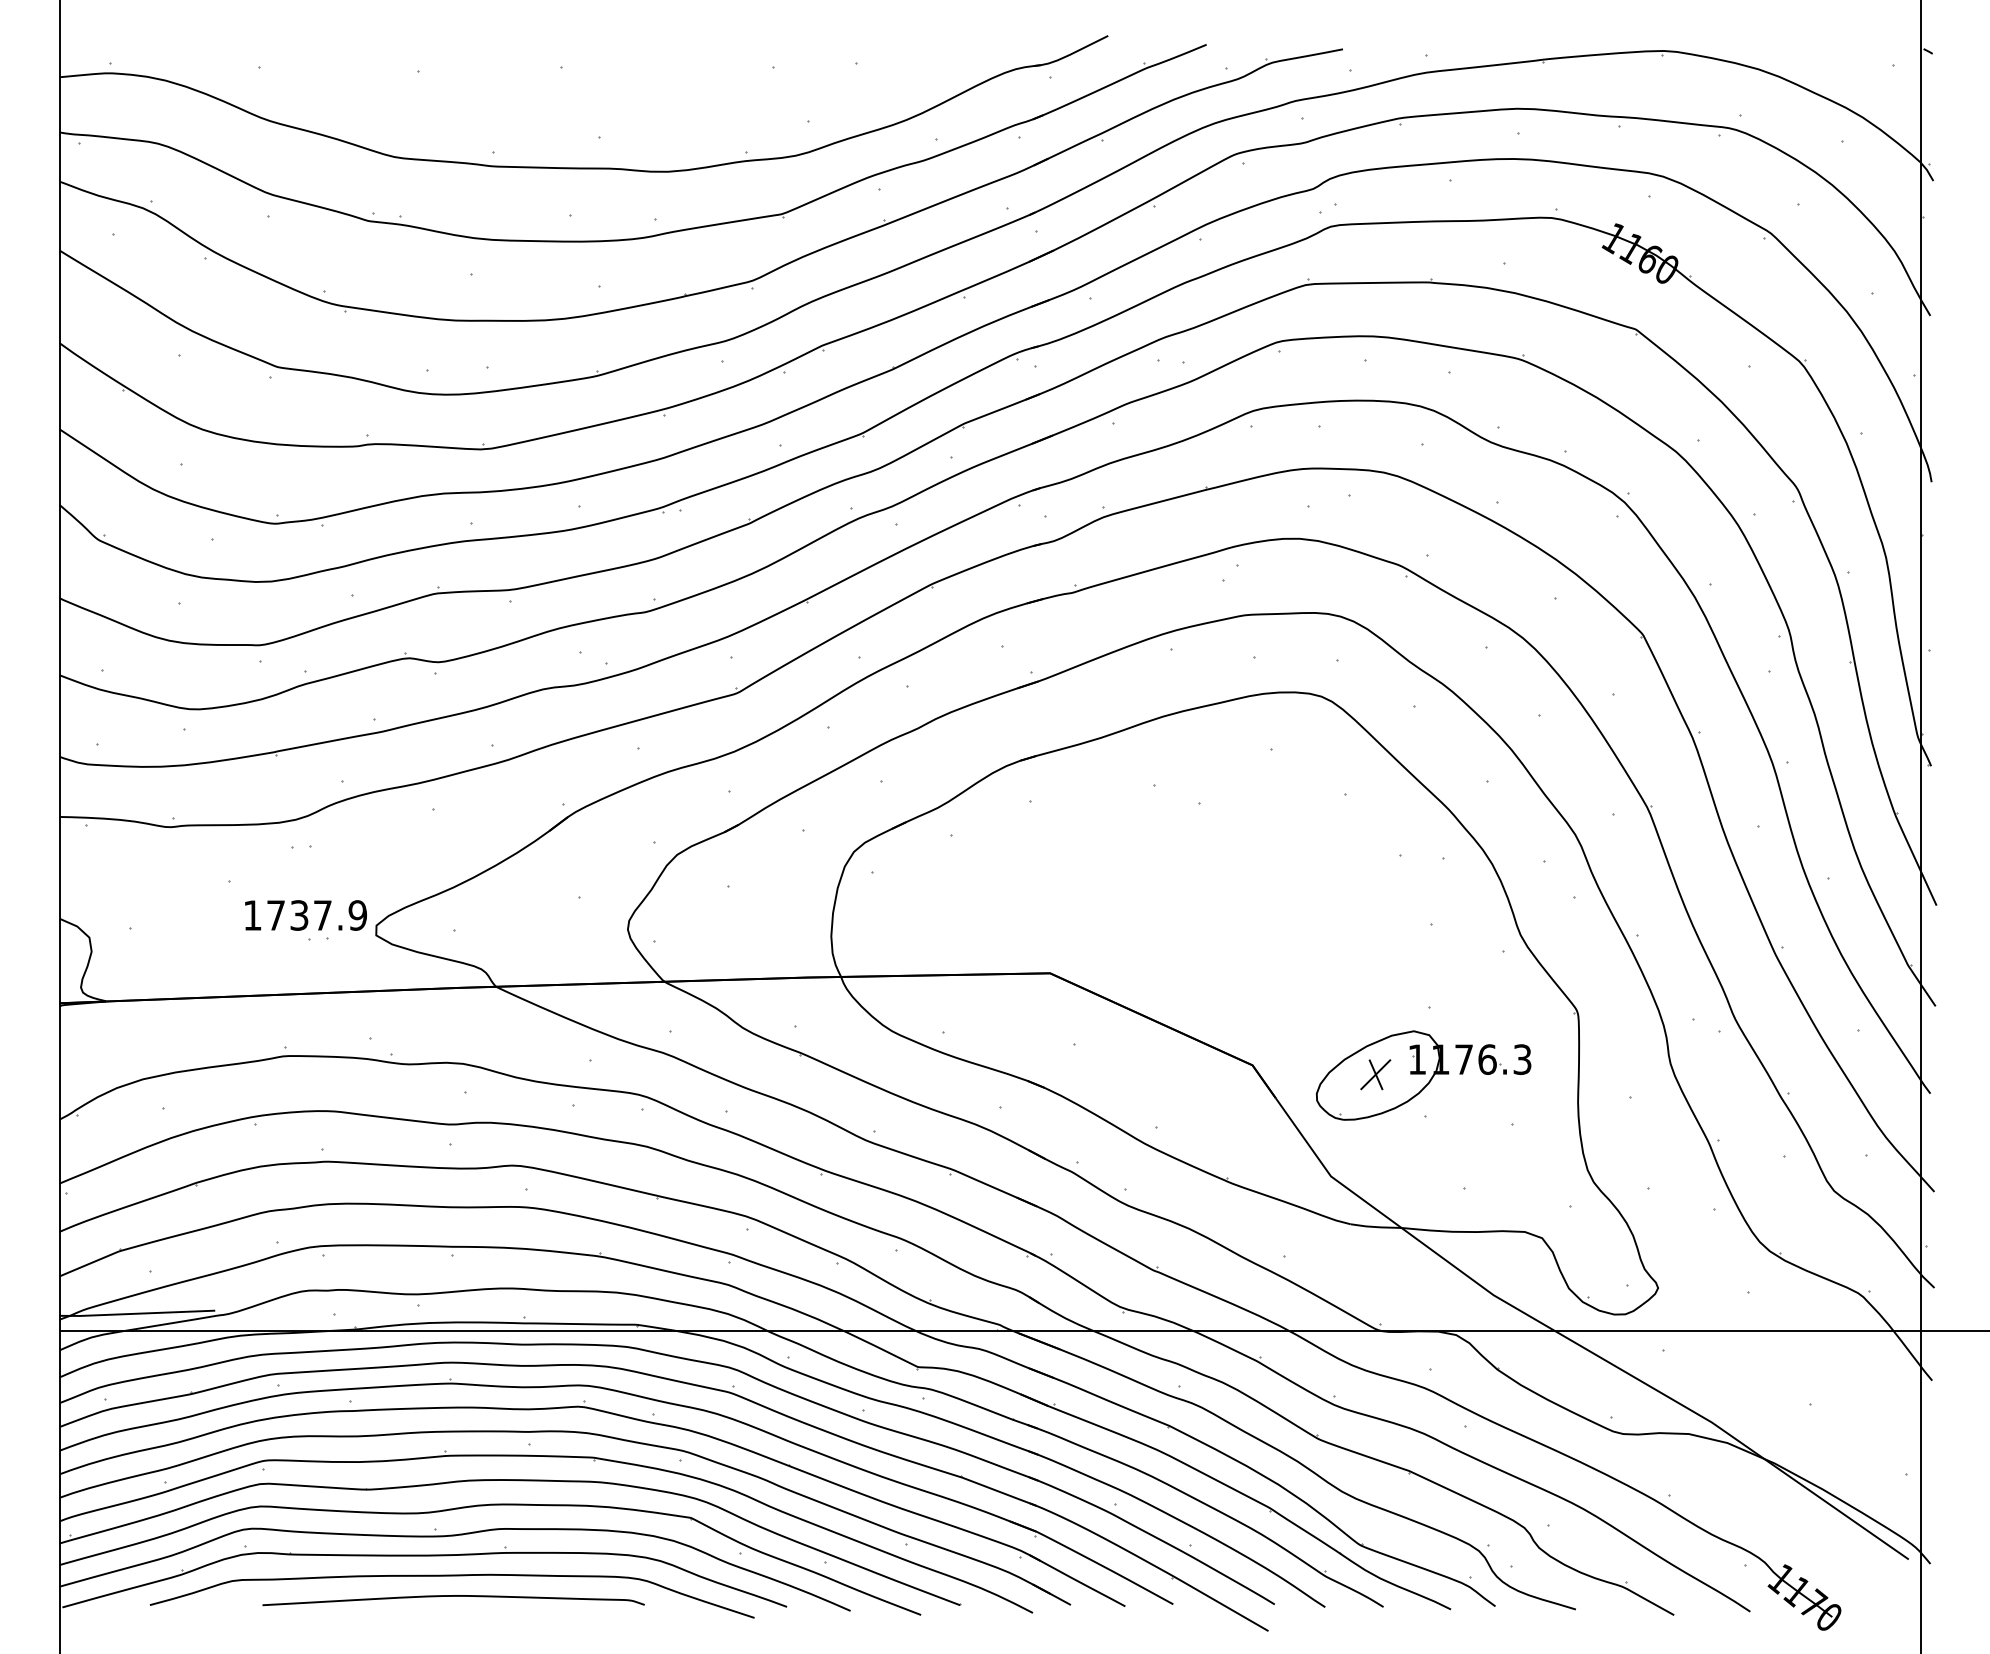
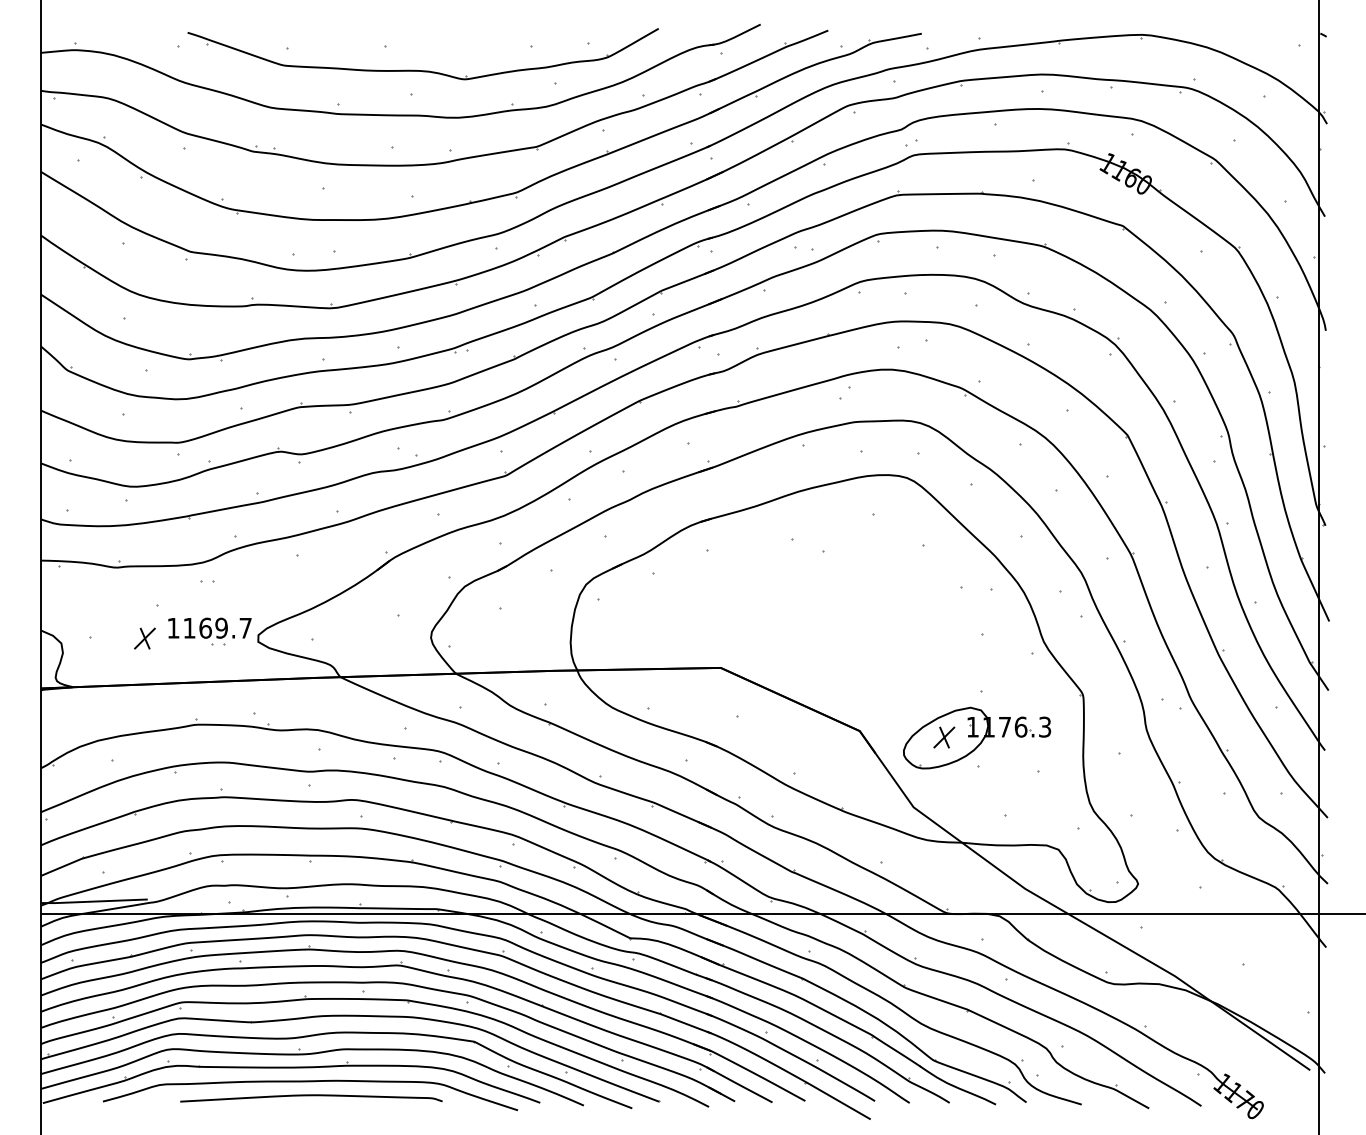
part: (615, 102) -> (422, 70), added
text: (316, 914) -> (217, 627), 1737.9 -> 1169.7
part: (210, 930) -> (144, 638), added

